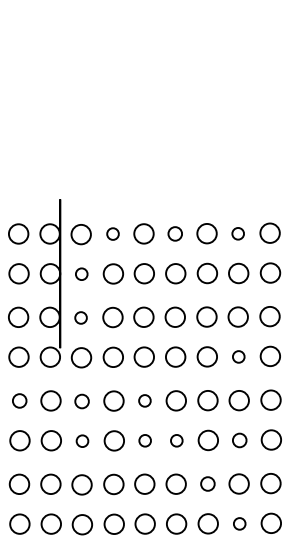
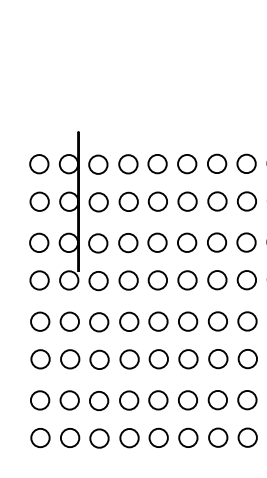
part: (112, 233) -> (127, 163), size x1.67
part: (174, 233) -> (186, 163), size x1.43
part: (237, 233) -> (245, 163), size x1.67
part: (81, 273) -> (98, 201), size x1.67
part: (80, 317) -> (97, 243), size x1.67
part: (238, 356) -> (246, 279), size x1.67
part: (19, 400) -> (40, 321), size x1.43
part: (144, 400) -> (158, 321), size x1.67
part: (81, 401) -> (98, 322), size x1.43
part: (82, 440) -> (99, 359), size x1.67
part: (144, 440) -> (158, 359), size x1.67
part: (176, 440) -> (188, 359), size x1.67
part: (239, 440) -> (247, 359), size x1.43
part: (207, 483) -> (217, 399), size x1.43
part: (239, 523) -> (247, 437), size x1.67

